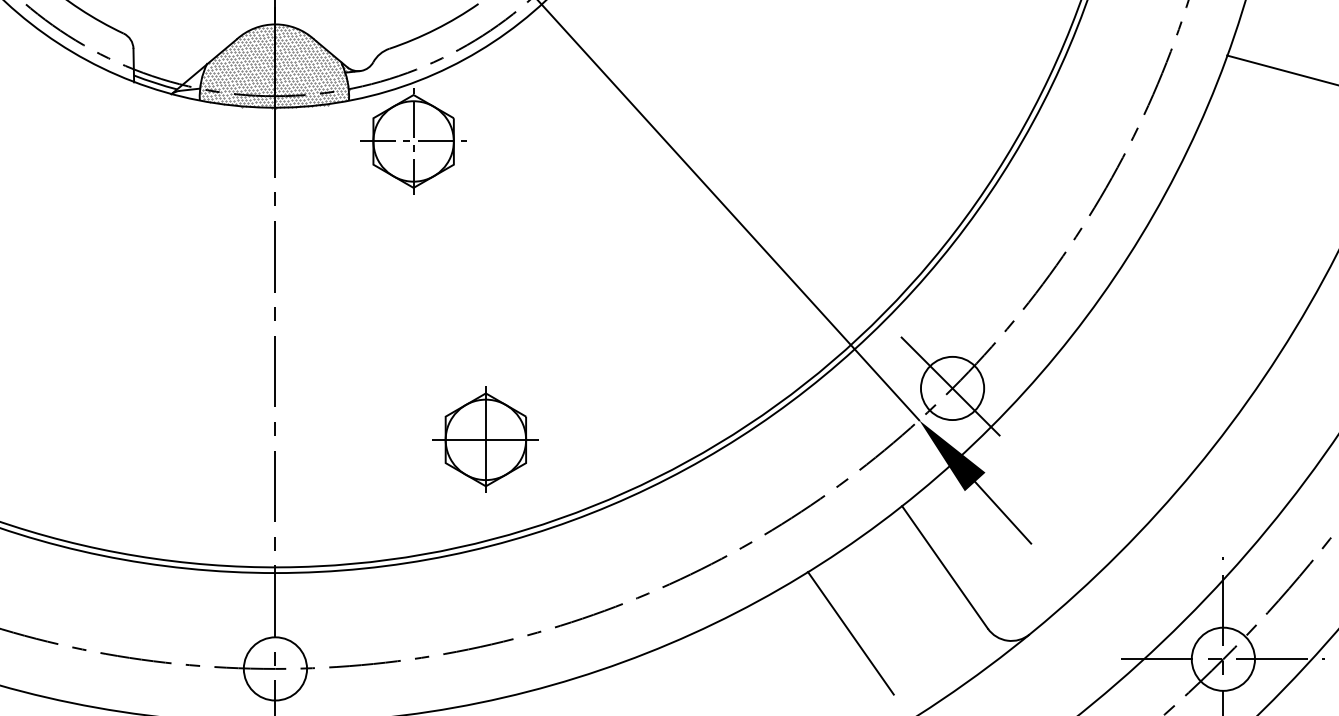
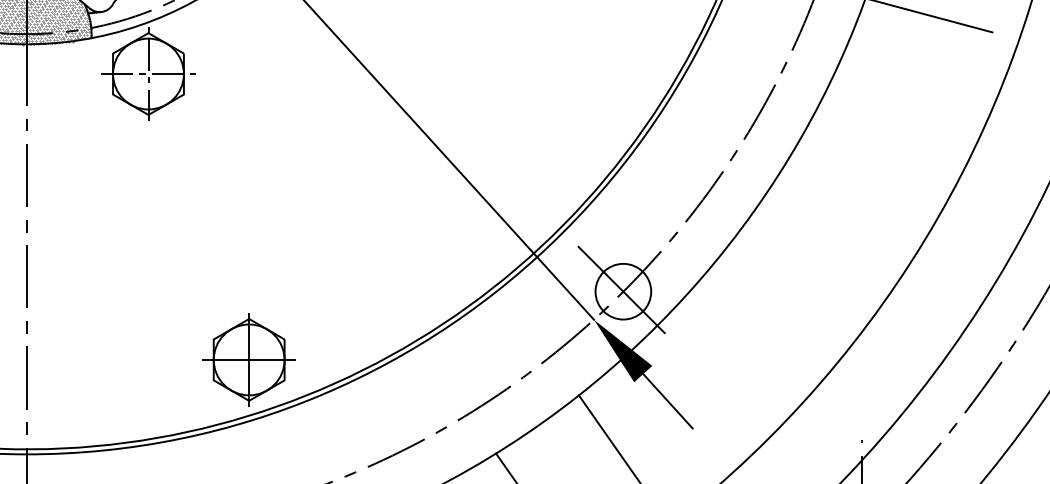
part: (485, 439) -> (248, 359), moved

